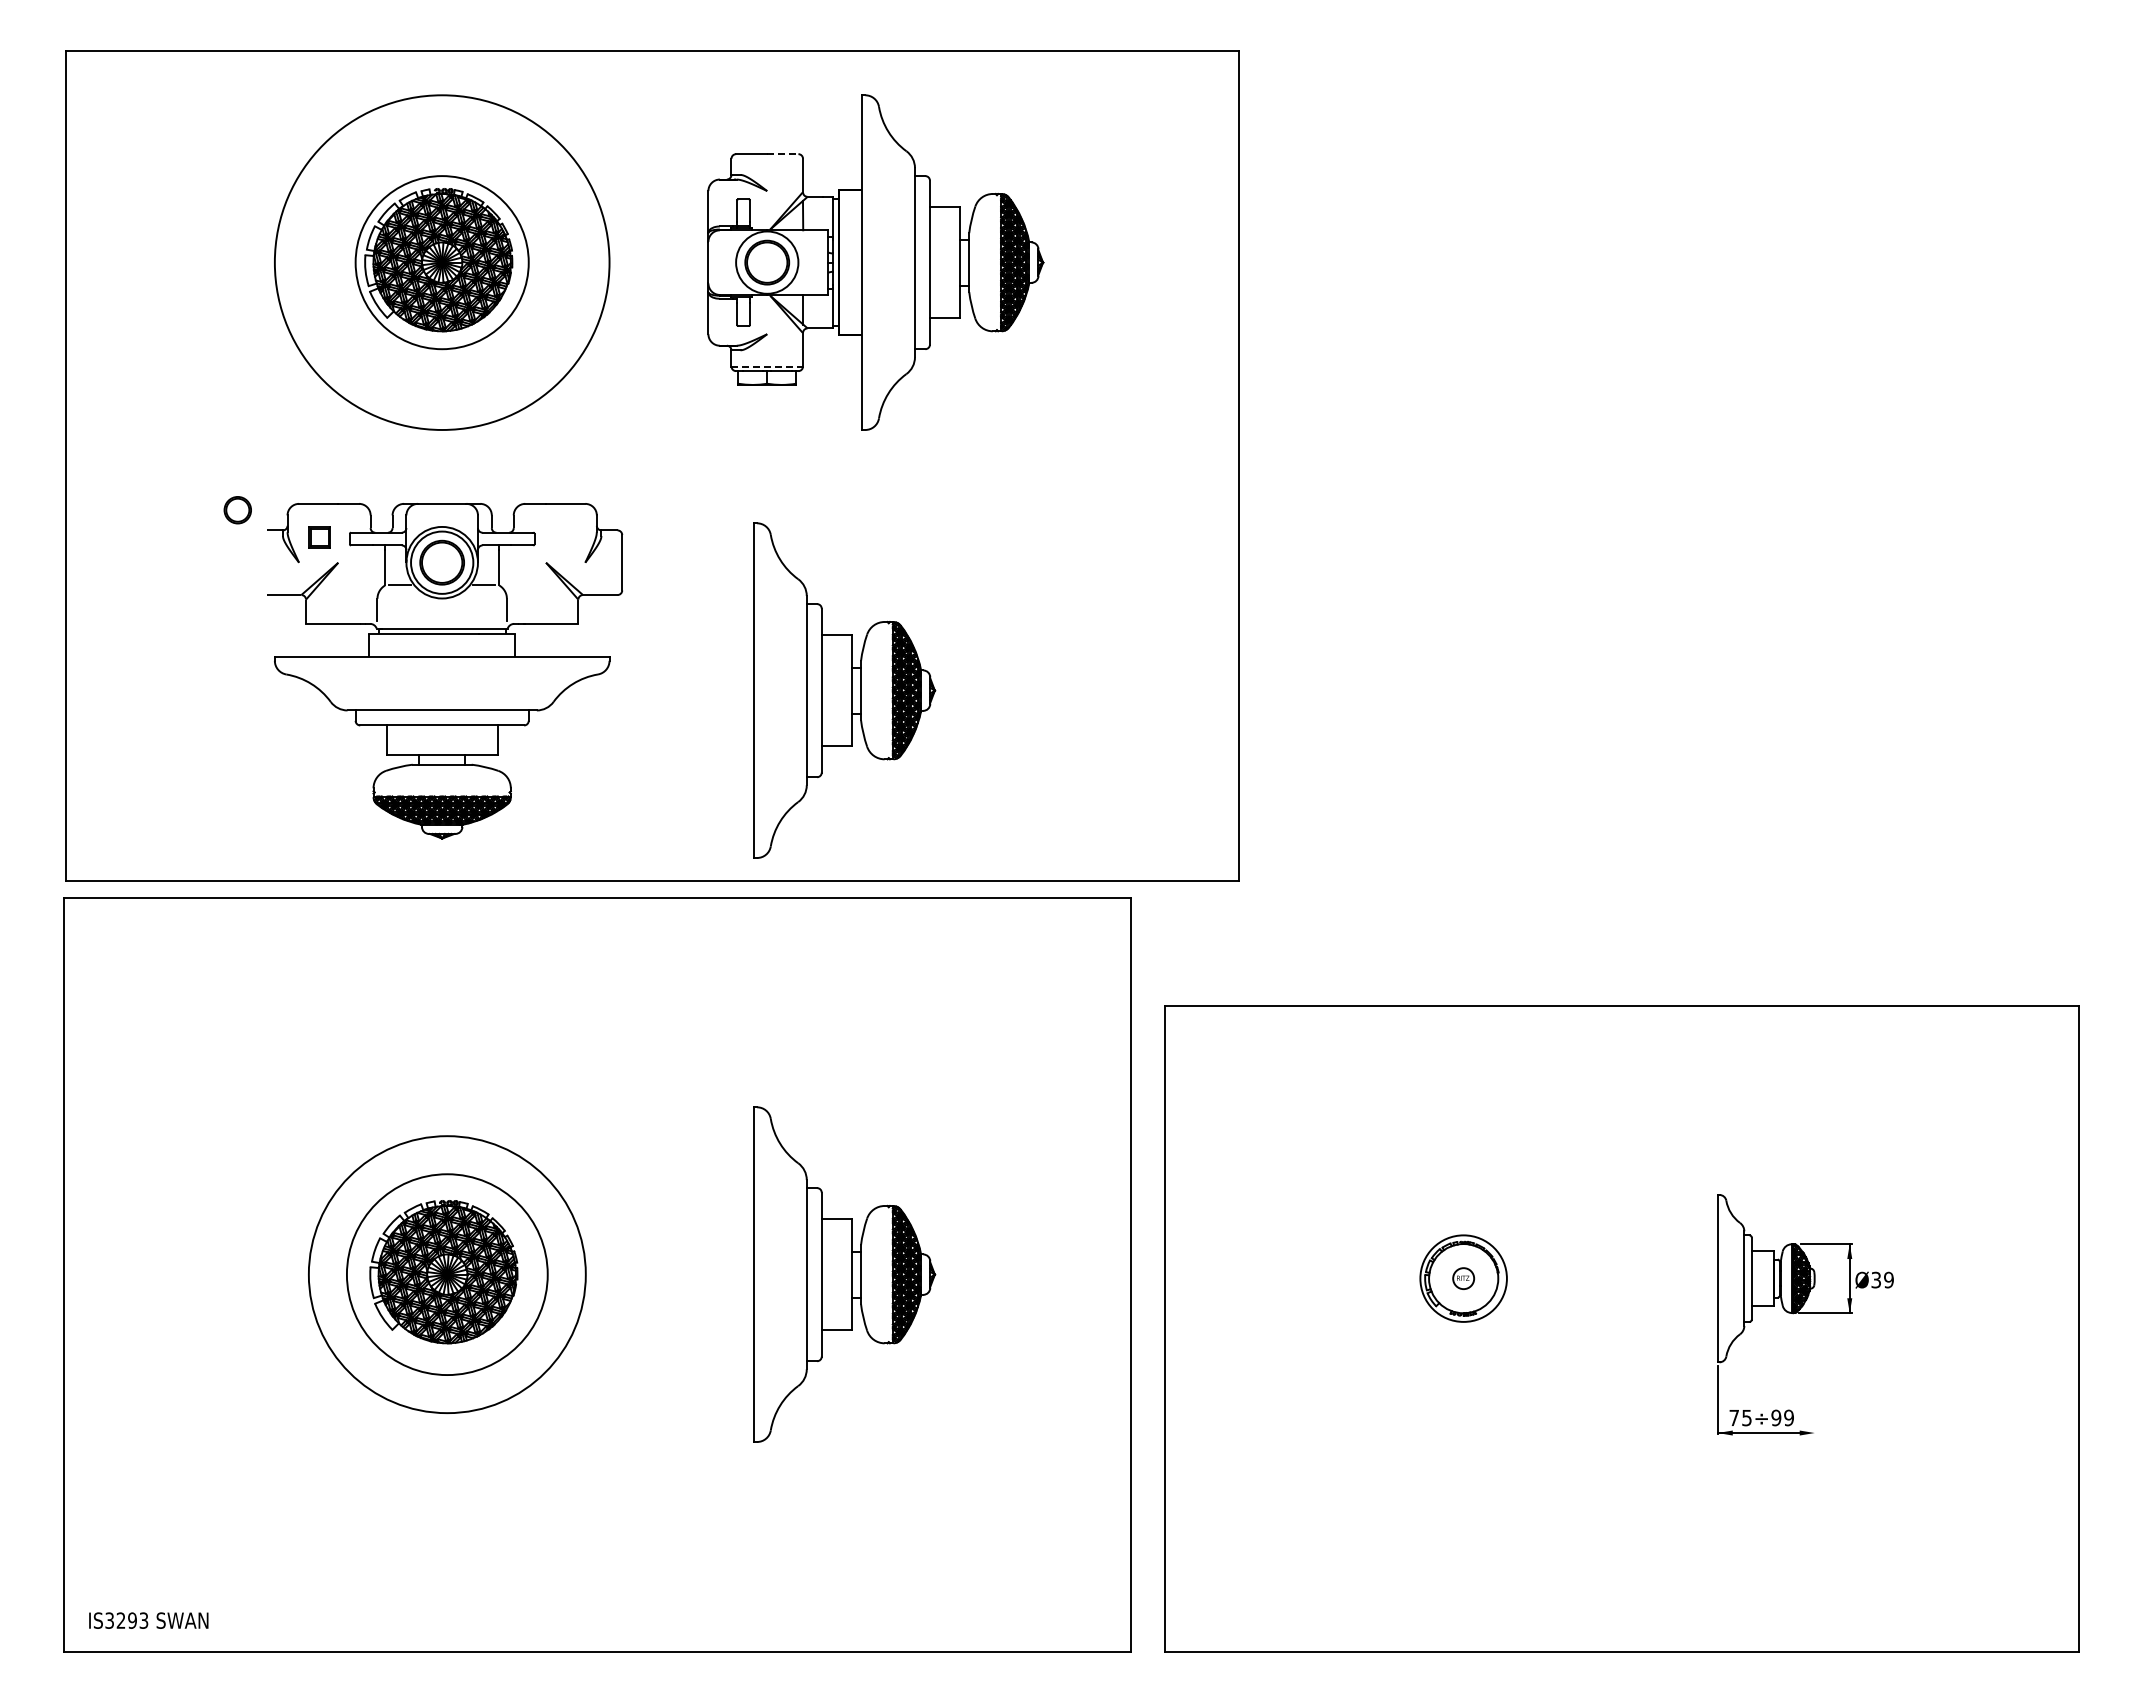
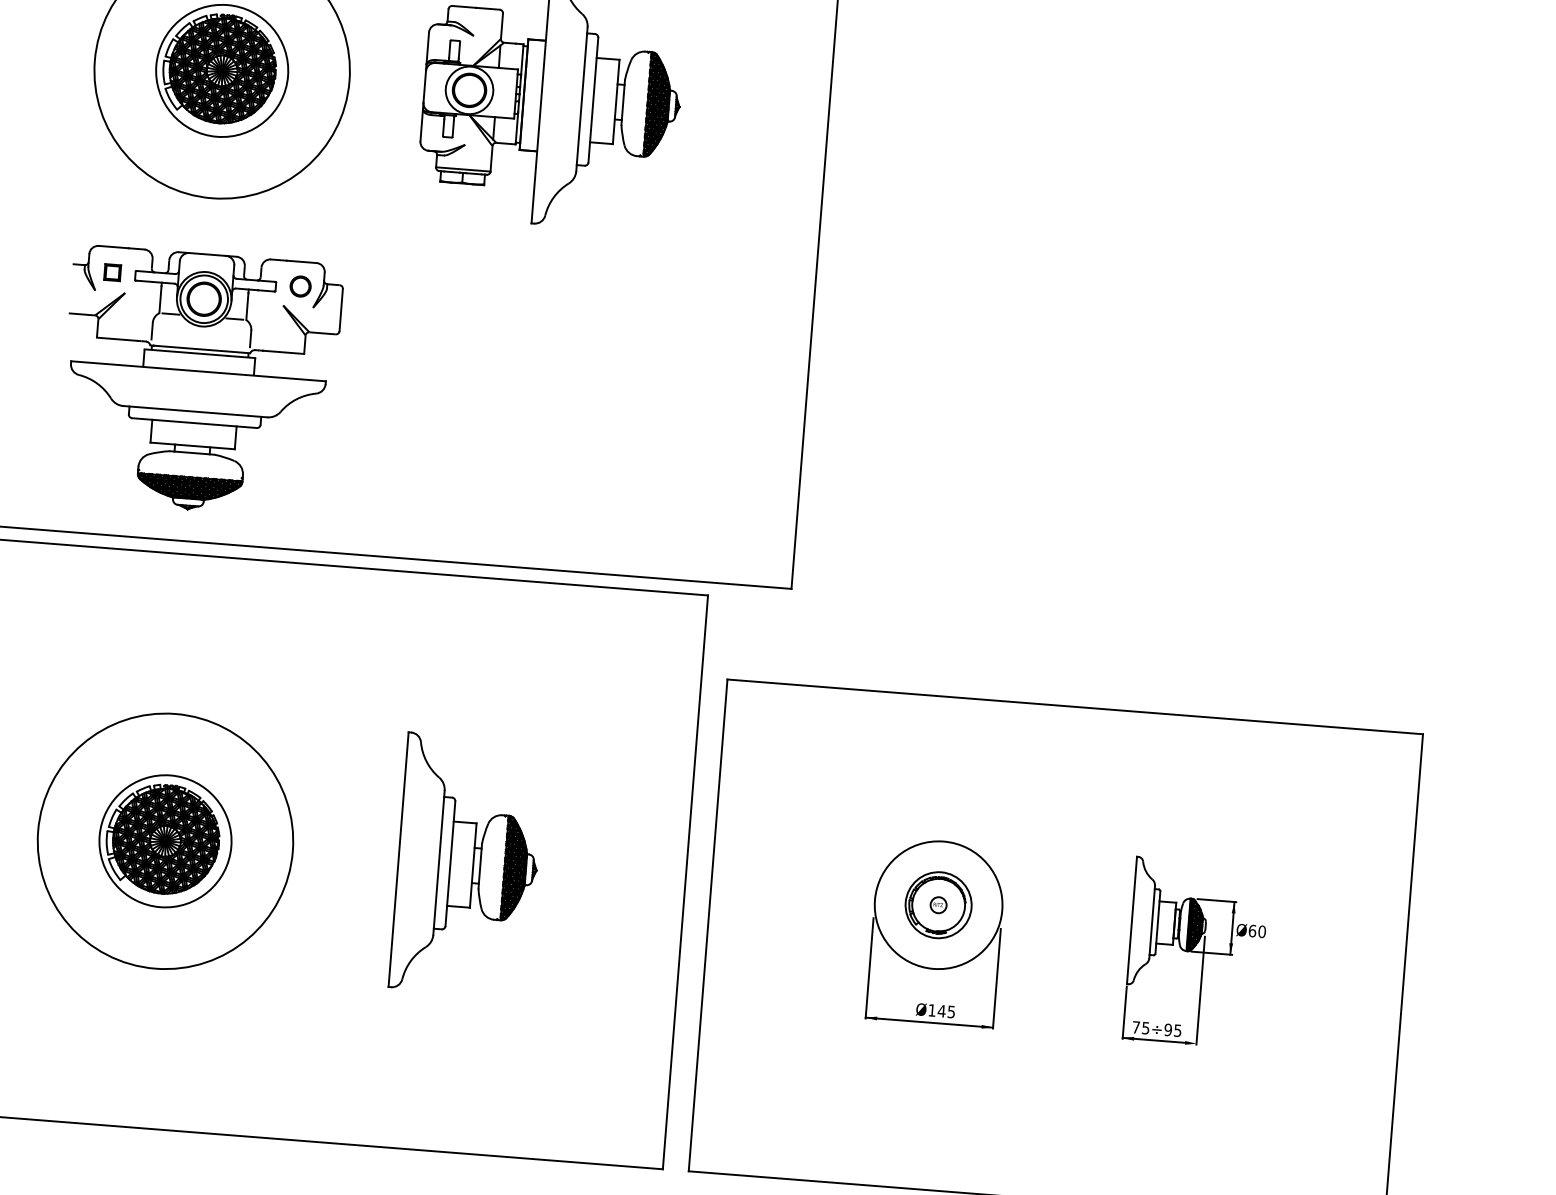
line: (782, 154) -> (487, 9), dashed -> solid
line: (767, 366) -> (463, 169), dashed -> solid
part: (237, 510) -> (300, 286), moved
part: (844, 690) -> (502, 420), removed
circle: (446, 1274) -> (164, 841), size x0.62
circle: (447, 1274) -> (165, 841), size x1.67
text: (1882, 1279) -> (1257, 930), Ø39 -> Ø60
part: (1463, 1314) -> (936, 932), added
line: (1814, 1363) -> (1200, 990), added
text: (1788, 1417) -> (1177, 1030), 75÷99 -> 75÷95

